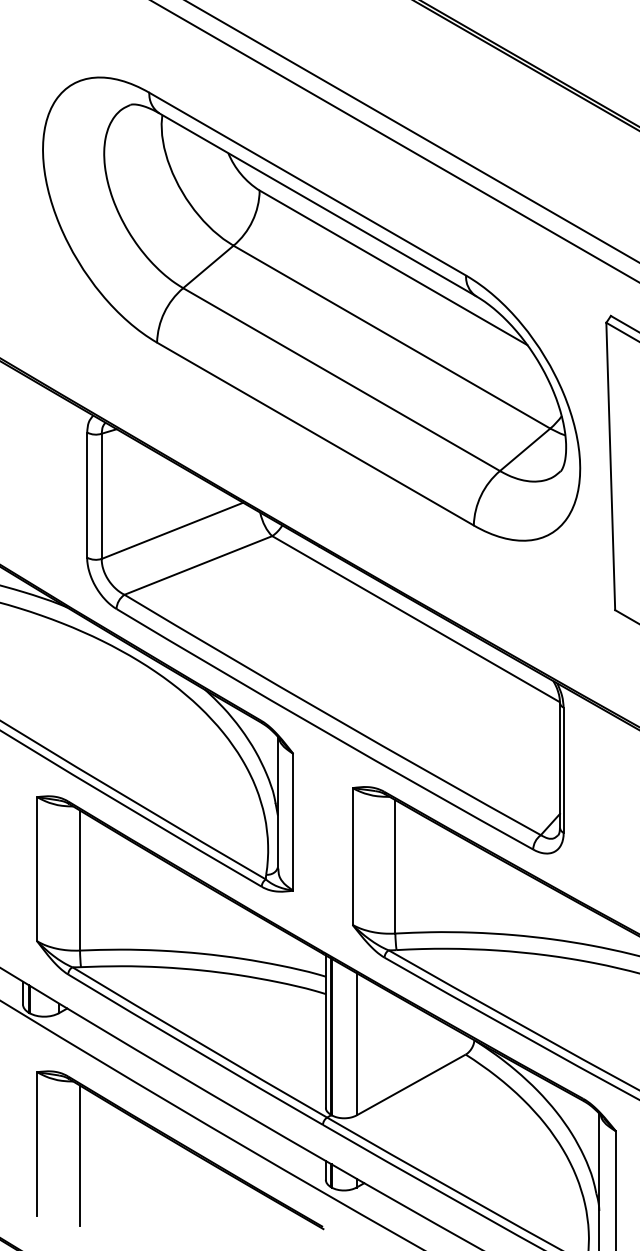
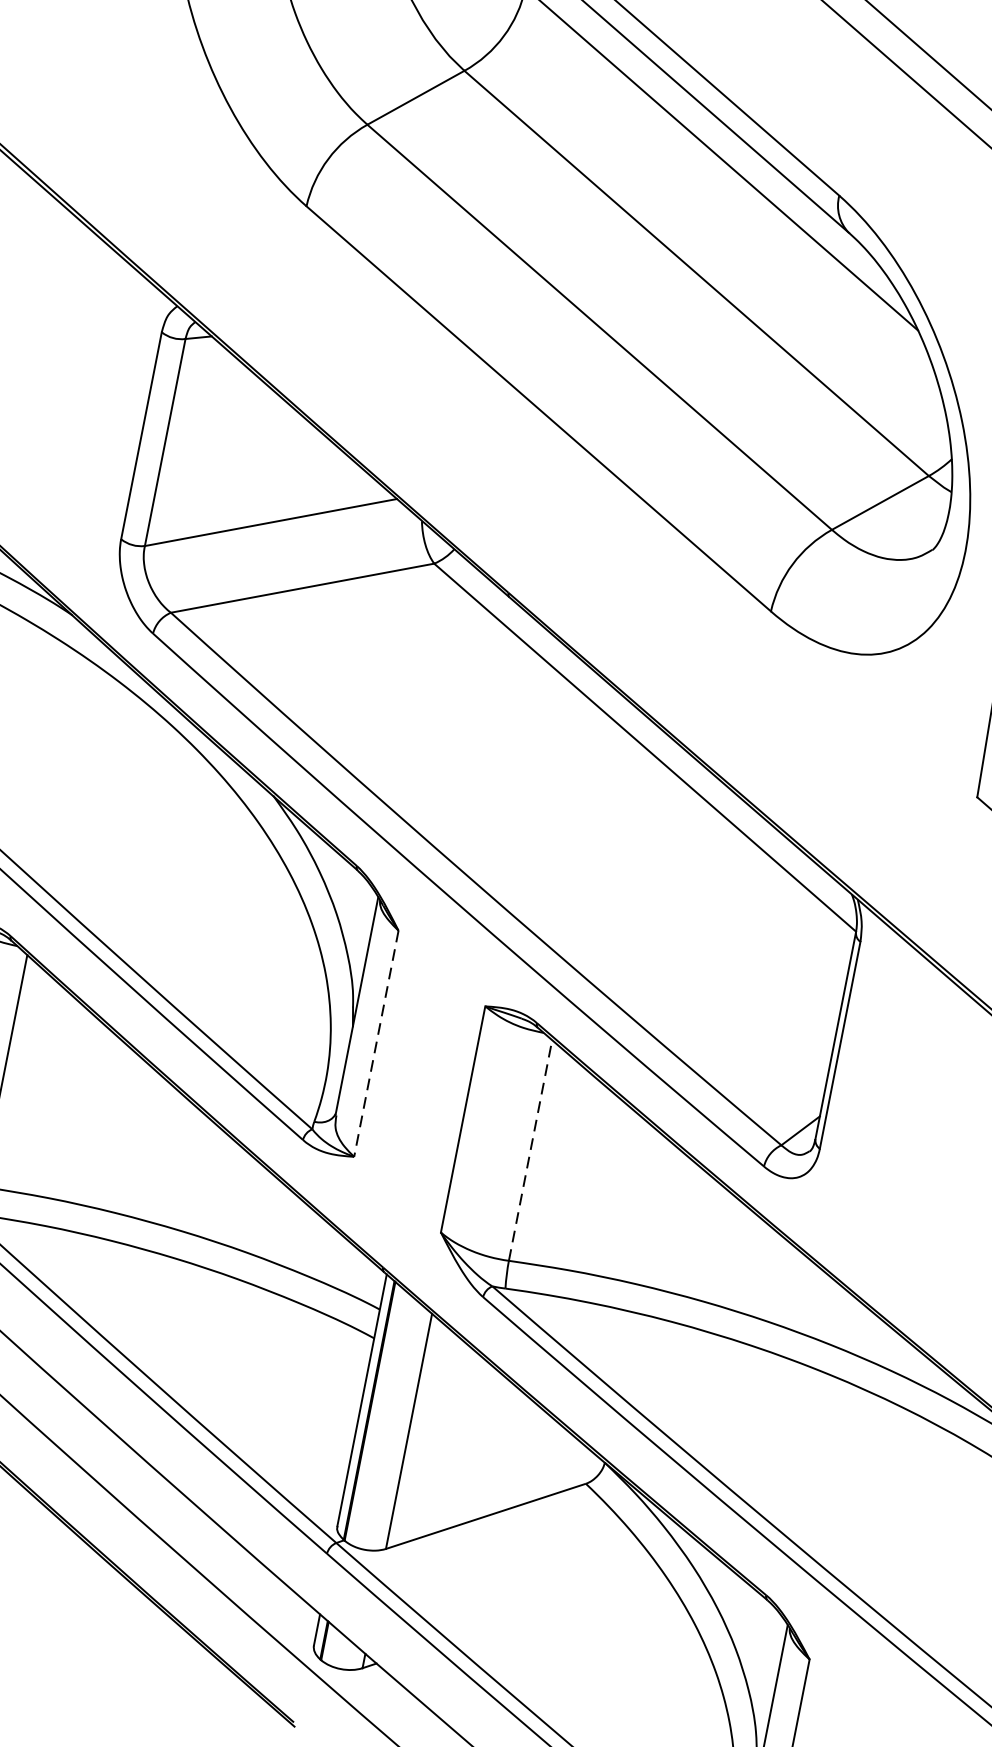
line: (293, 822) -> (376, 1044), solid -> dashed
line: (395, 866) -> (530, 1149), solid -> dashed

